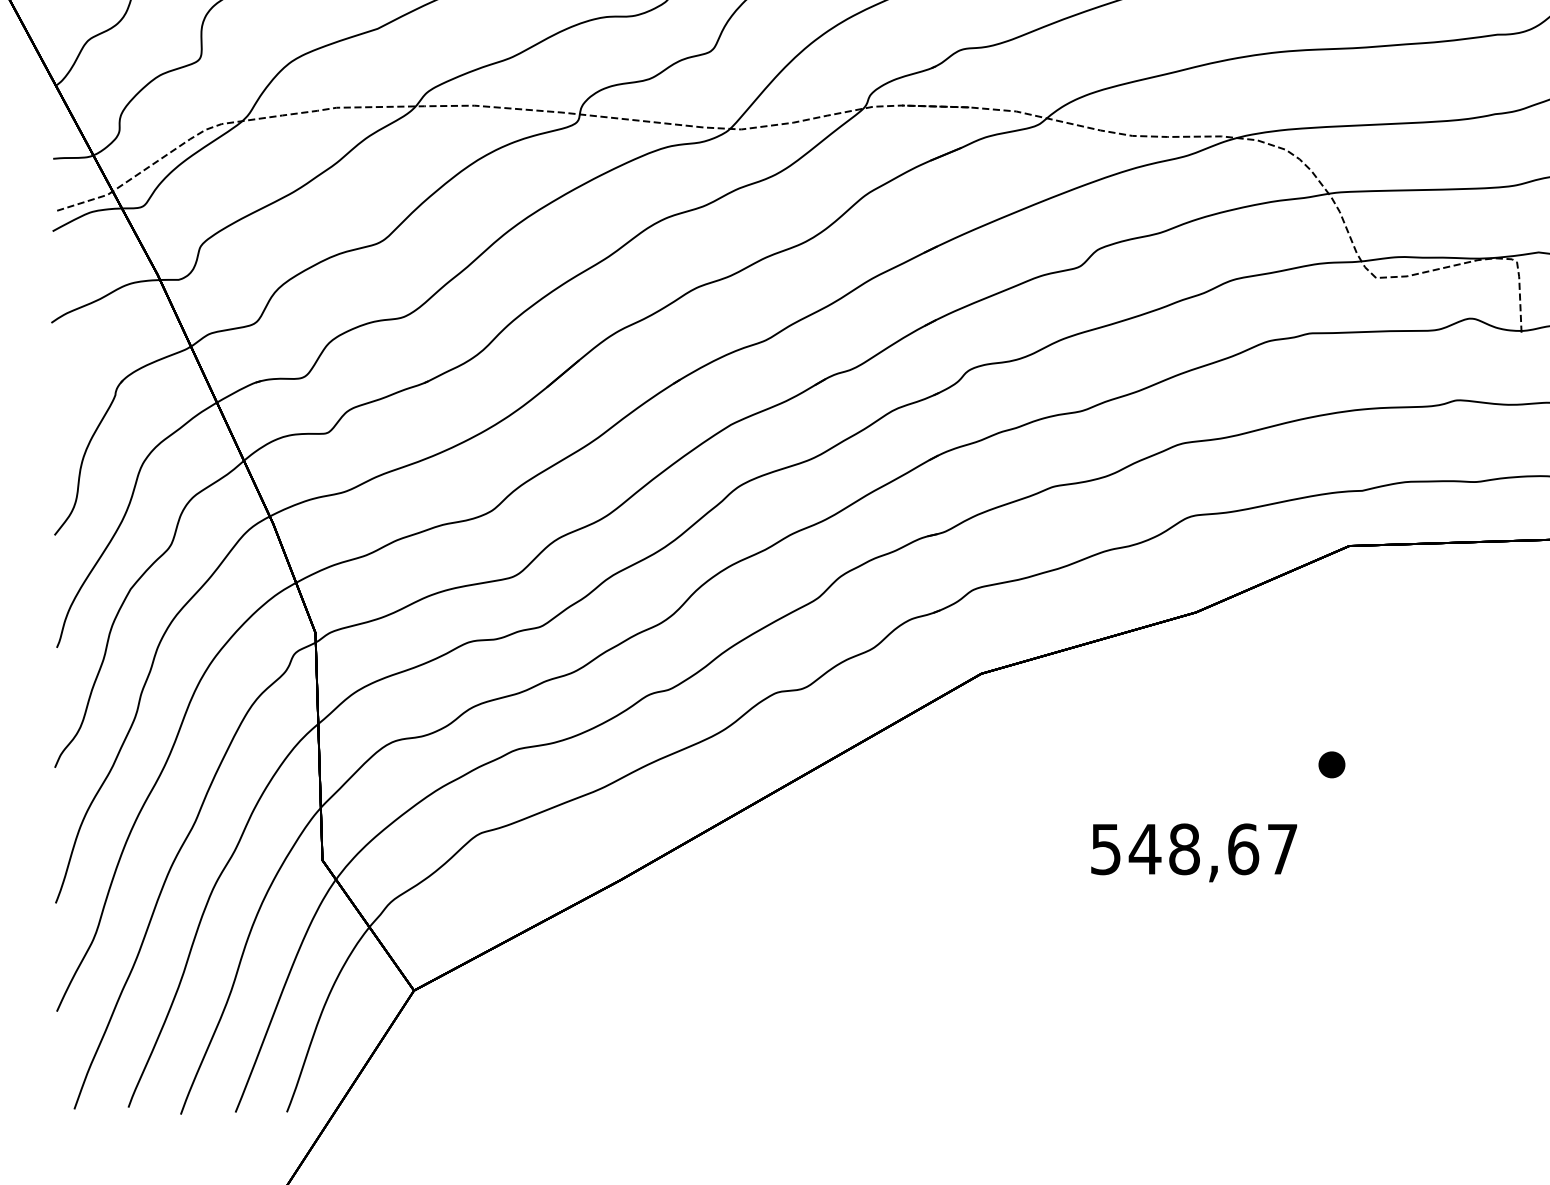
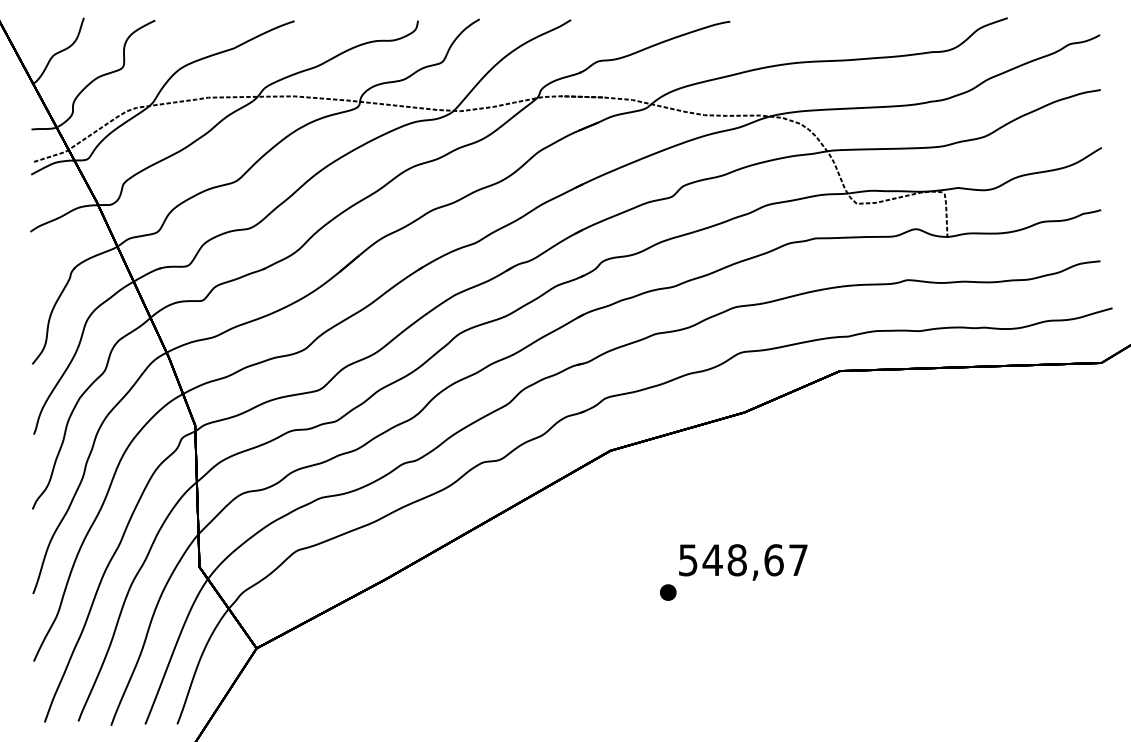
part: (1332, 764) -> (668, 592), moved

